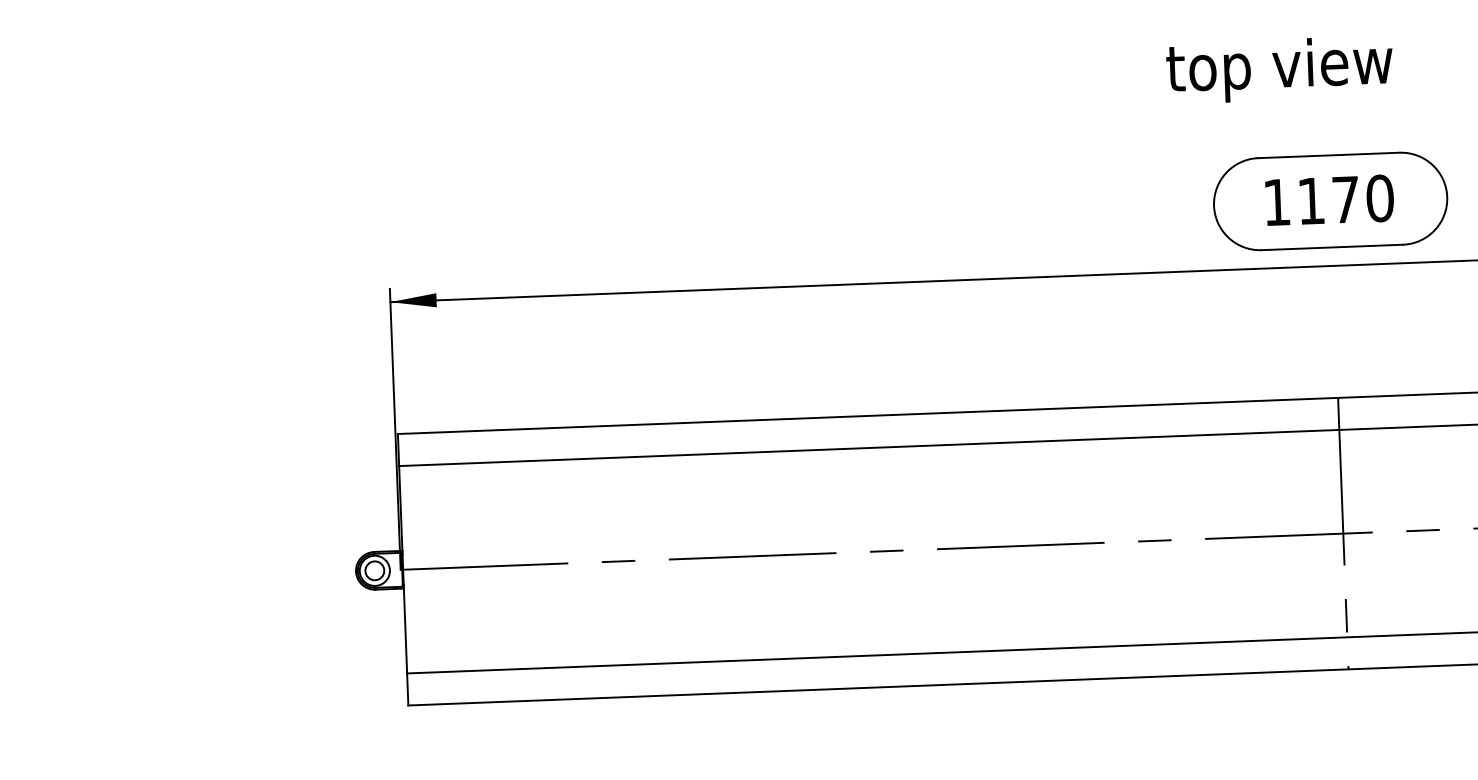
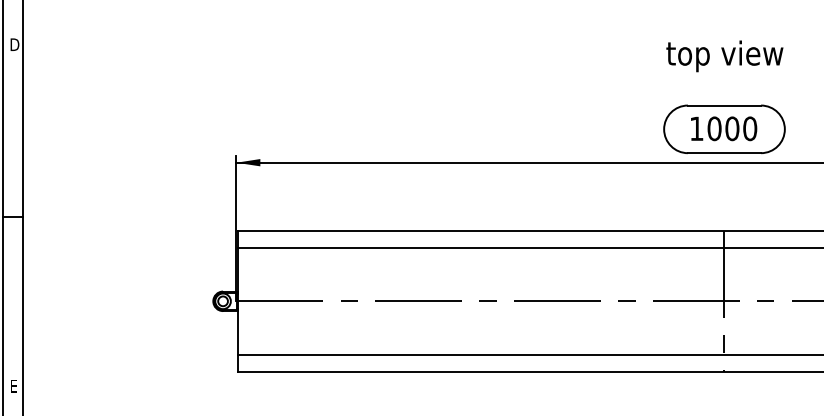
text: (1279, 70) -> (724, 56), moved
text: (1328, 199) -> (723, 128), 1170 -> 1000

